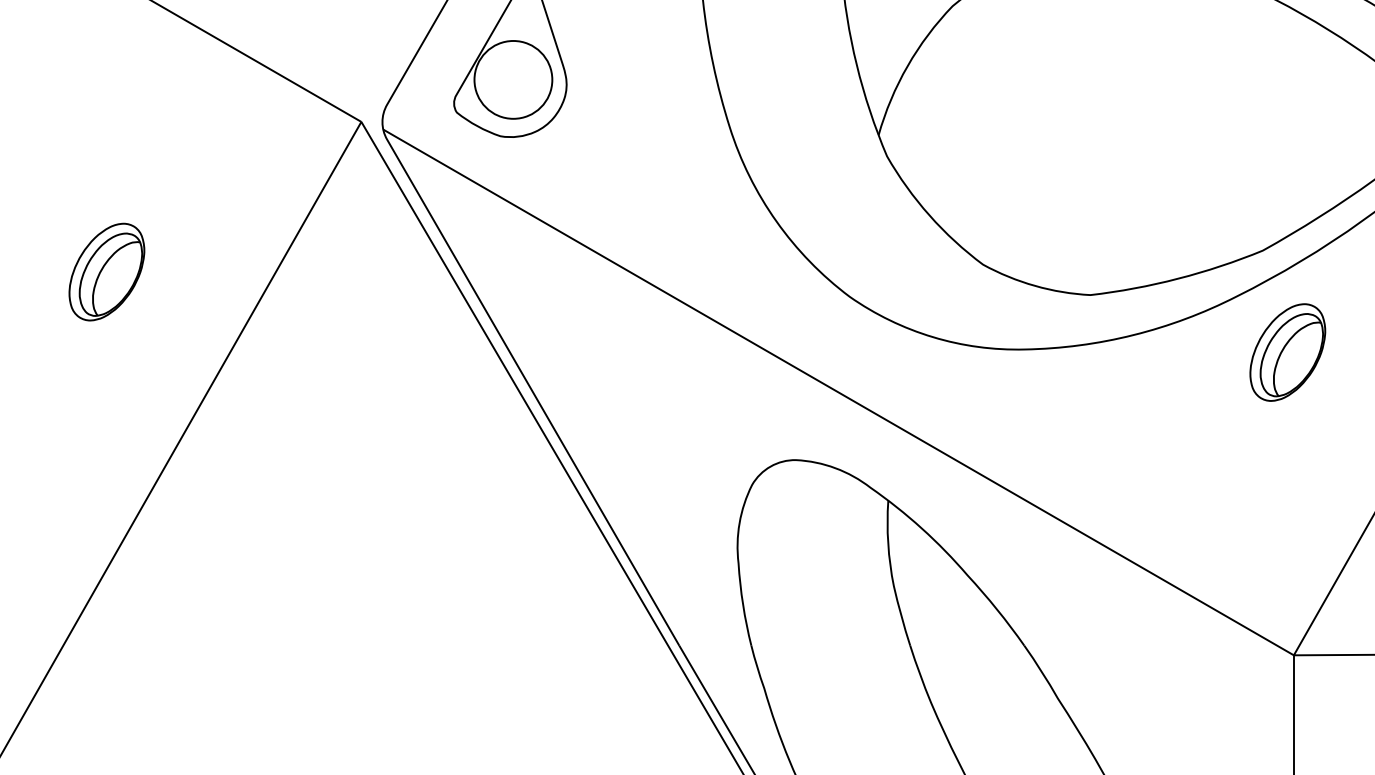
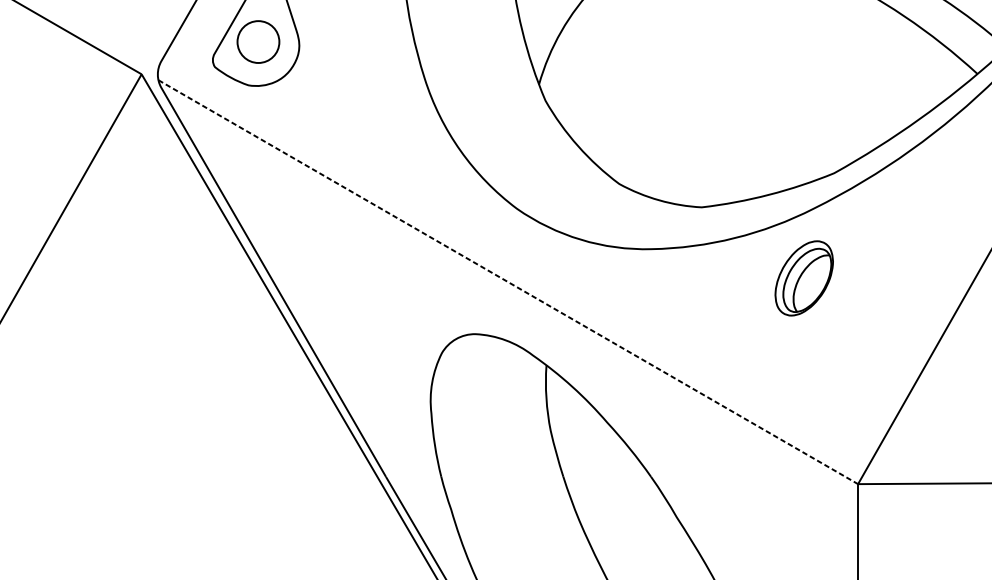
circle: (513, 79) -> (258, 41), size x0.7
part: (1287, 352) -> (804, 278), moved
line: (838, 392) -> (508, 282), solid -> dashed

